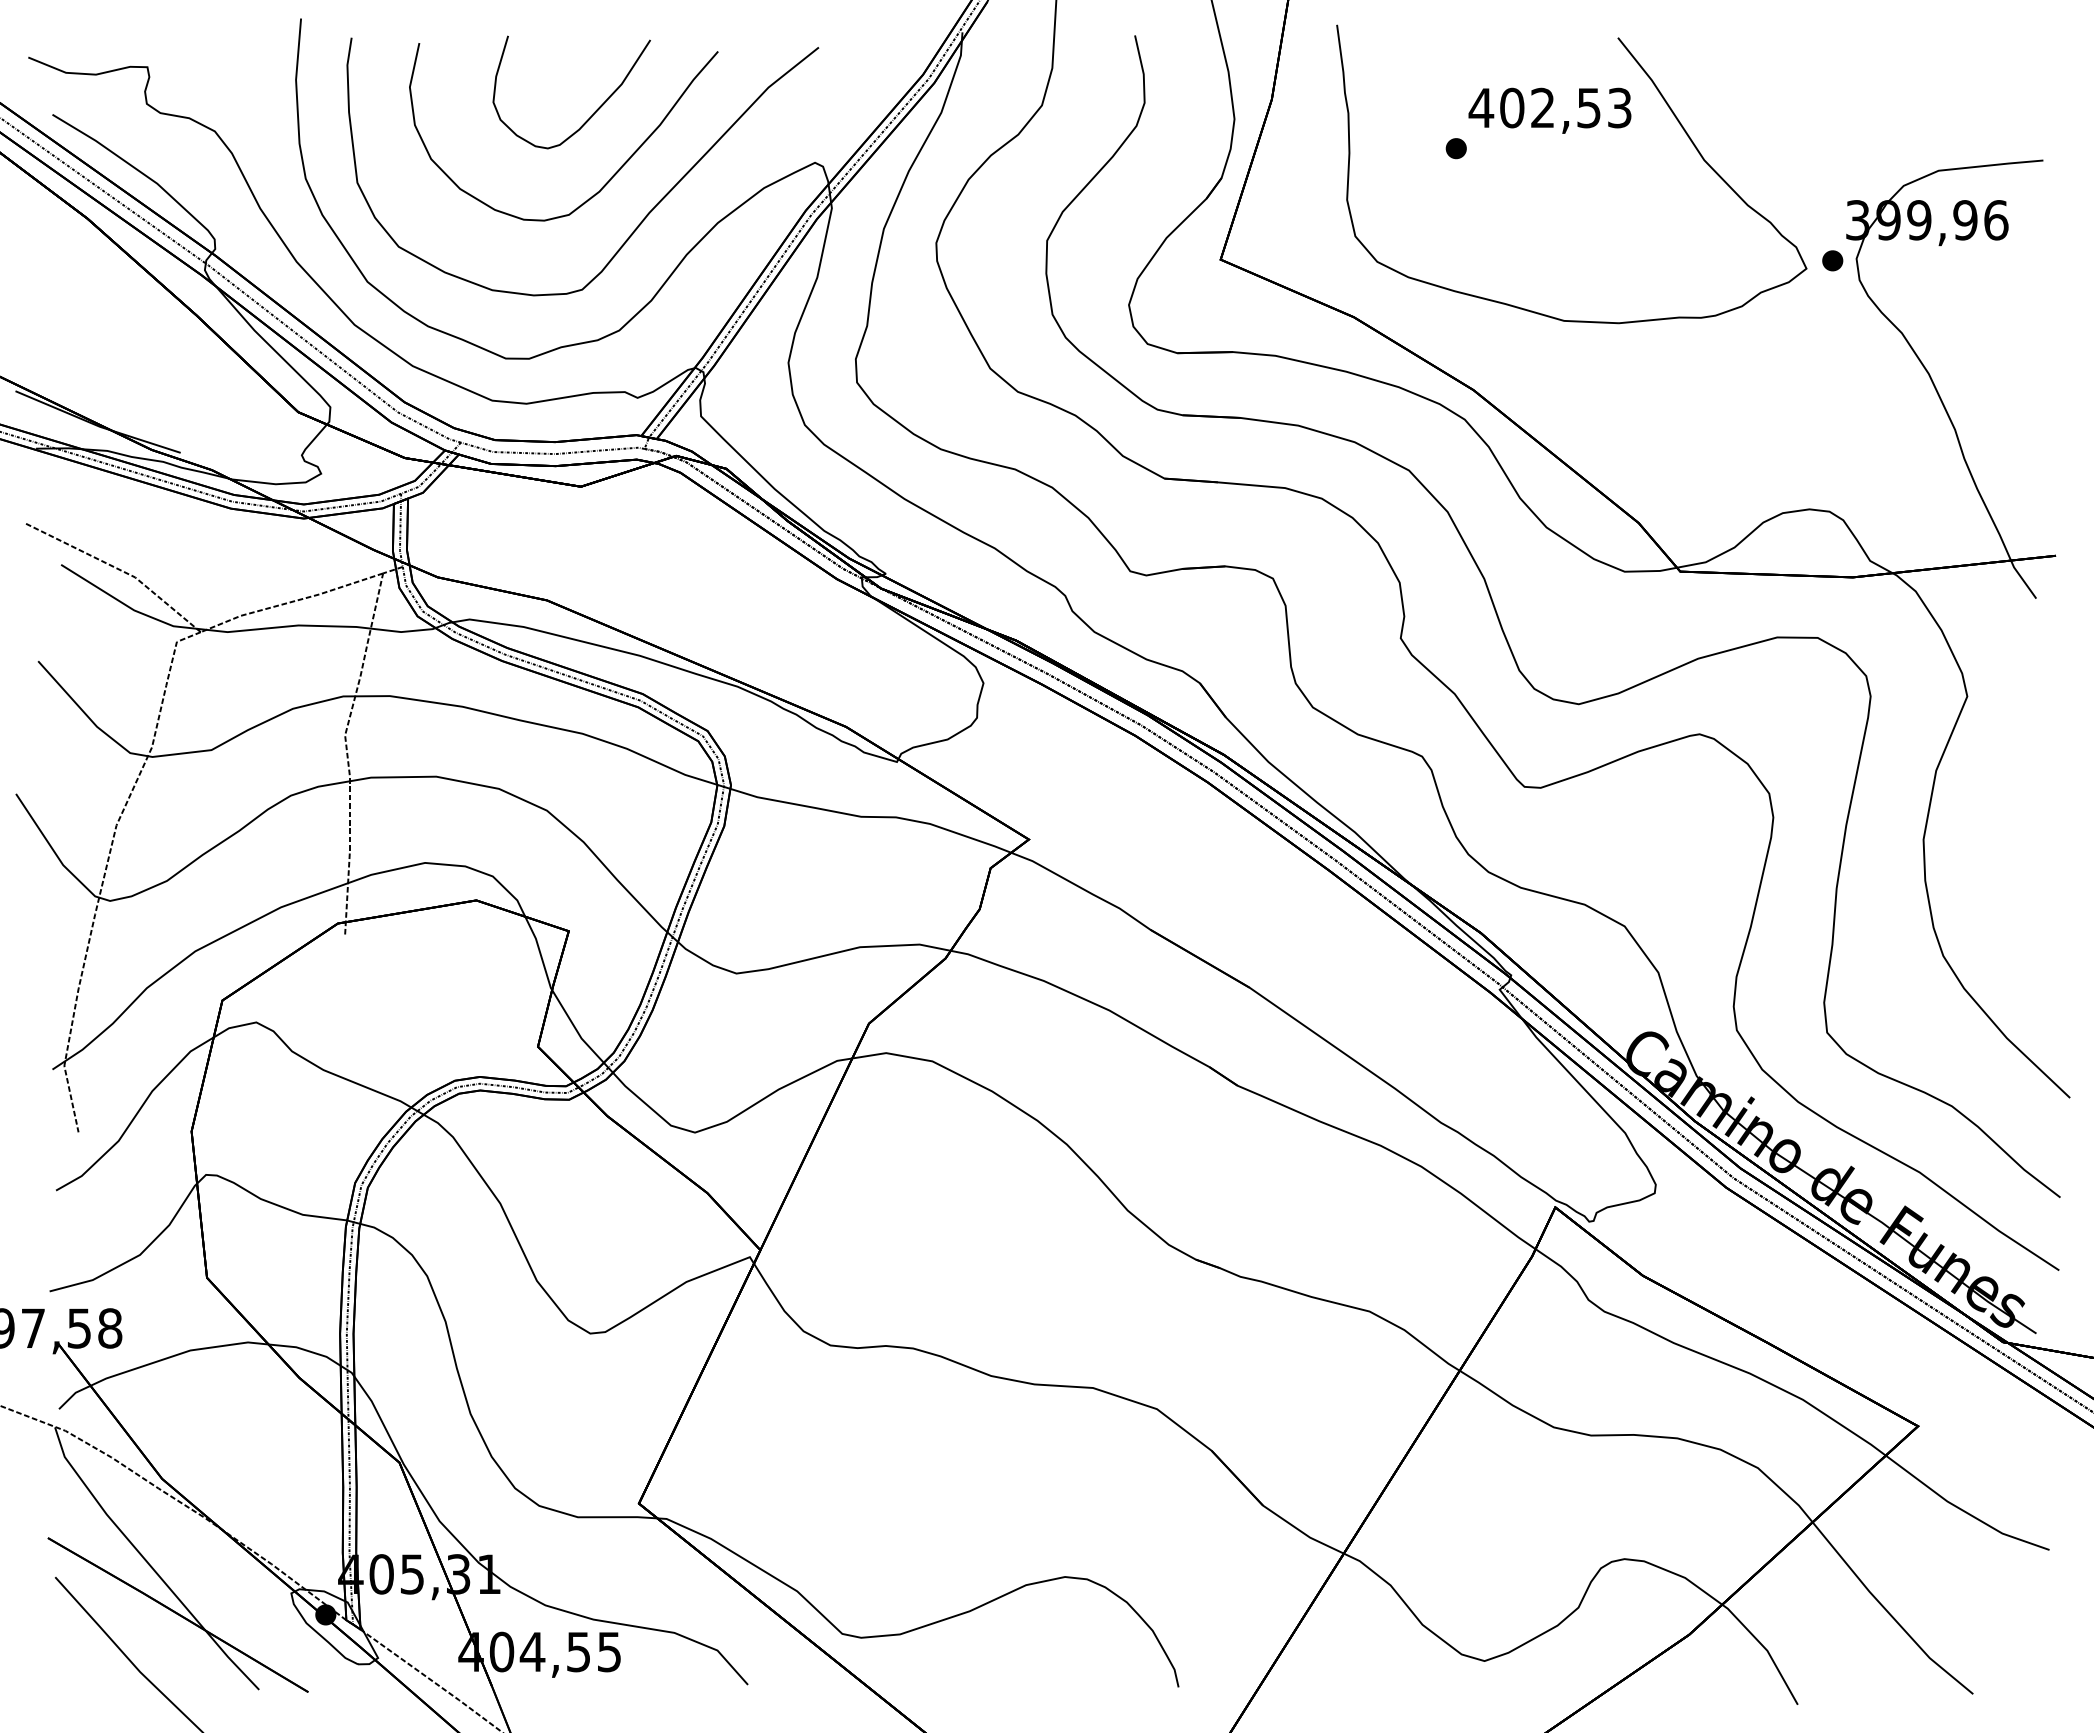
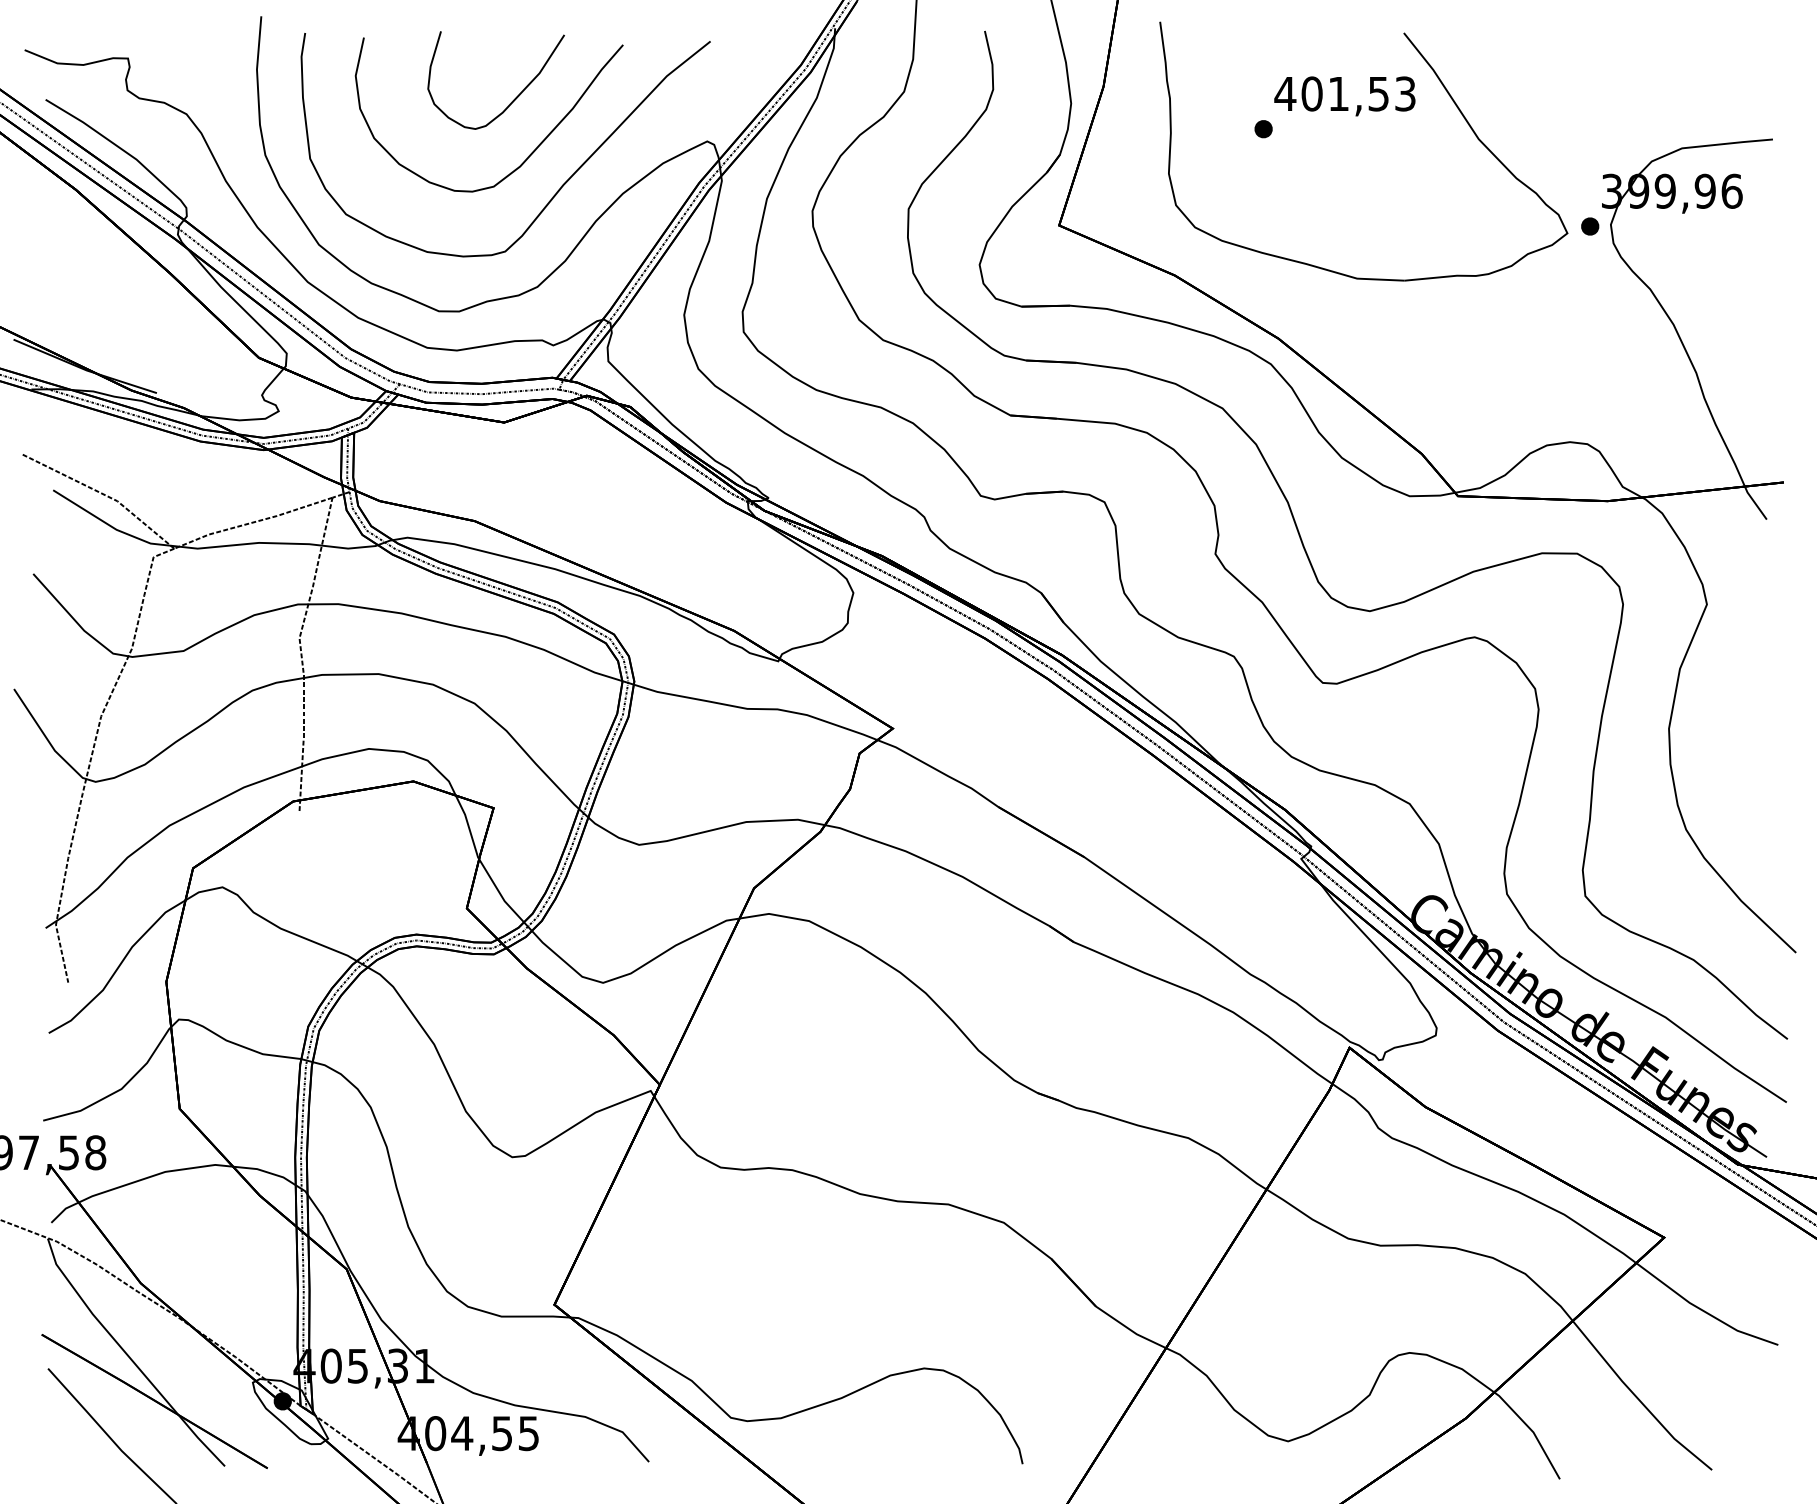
text: (1542, 107) -> (1338, 93), 402,53 -> 401,53

